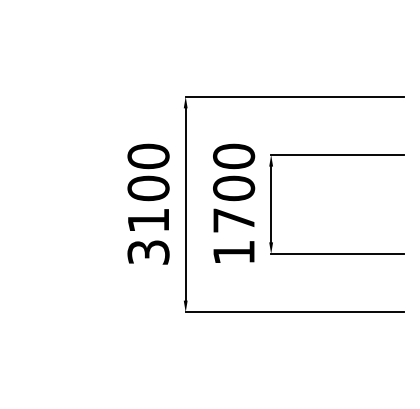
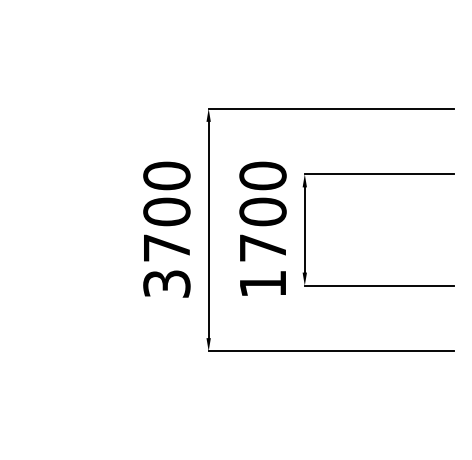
text: (148, 220) -> (166, 247), 3100 -> 3700

